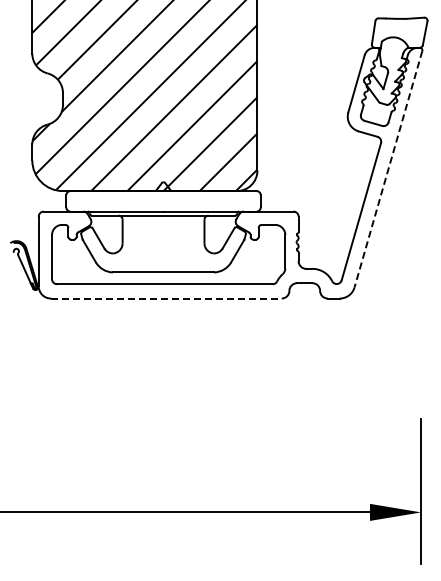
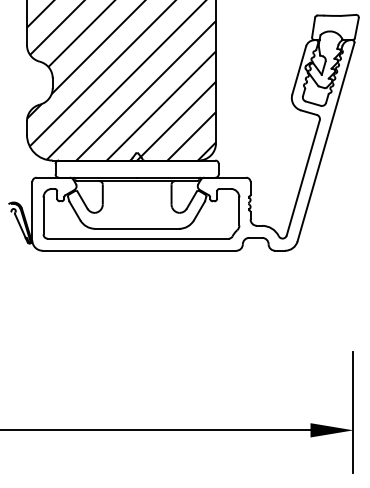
line: (388, 169) -> (326, 142), dashed -> solid
line: (166, 298) -> (139, 250), dashed -> solid

